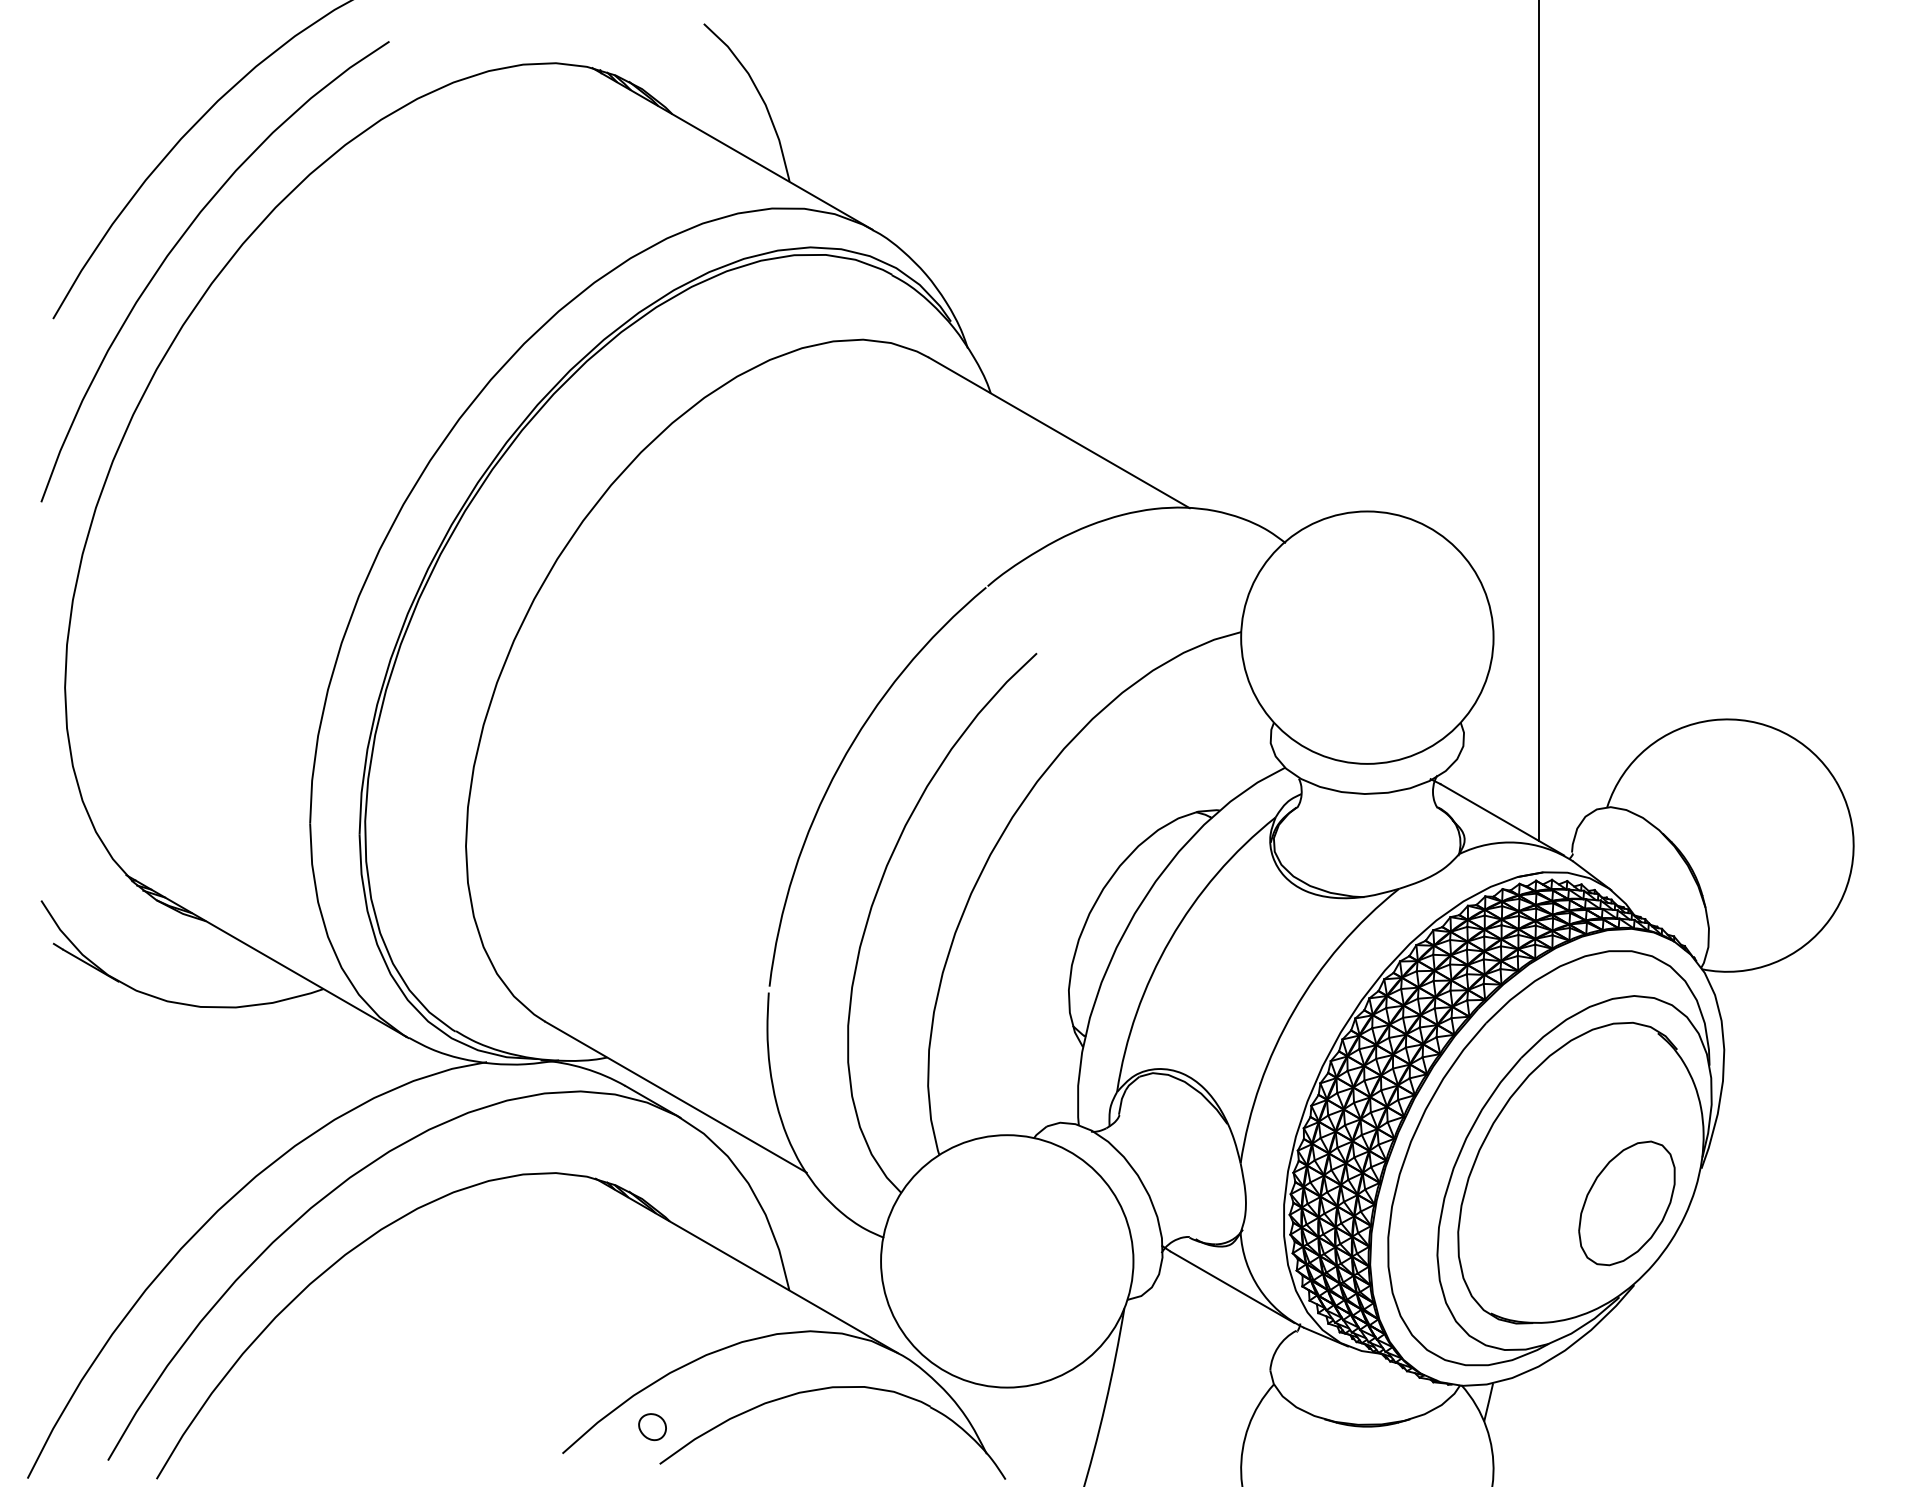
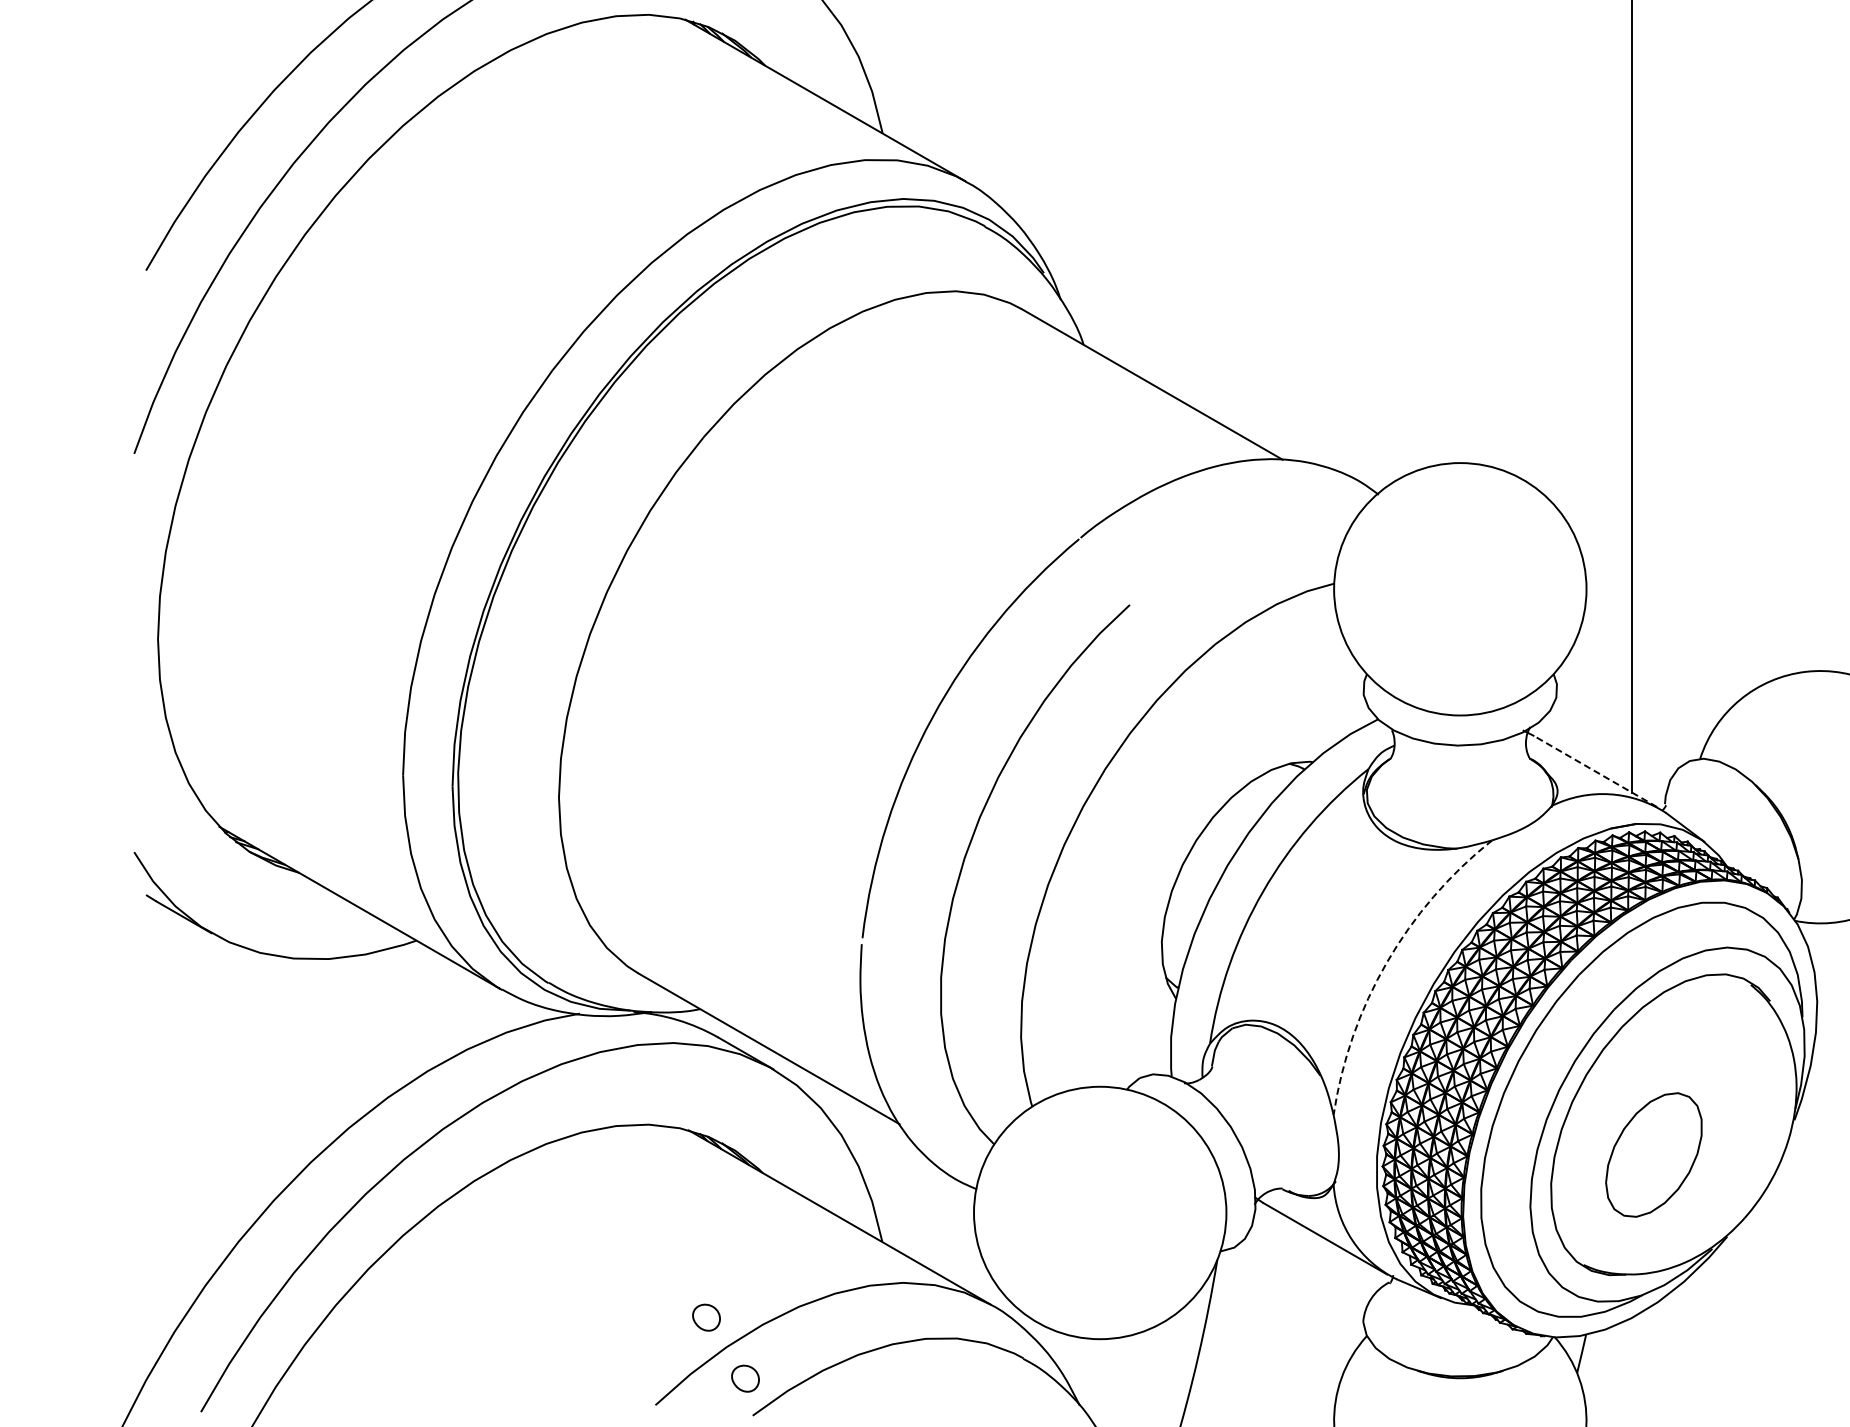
line: (1501, 819) -> (1594, 771), solid -> dashed
arc: (1293, 1011) -> (1386, 963), solid -> dashed
part: (1626, 1203) -> (1653, 1155), moved
part: (613, 1366) -> (706, 1318), added

